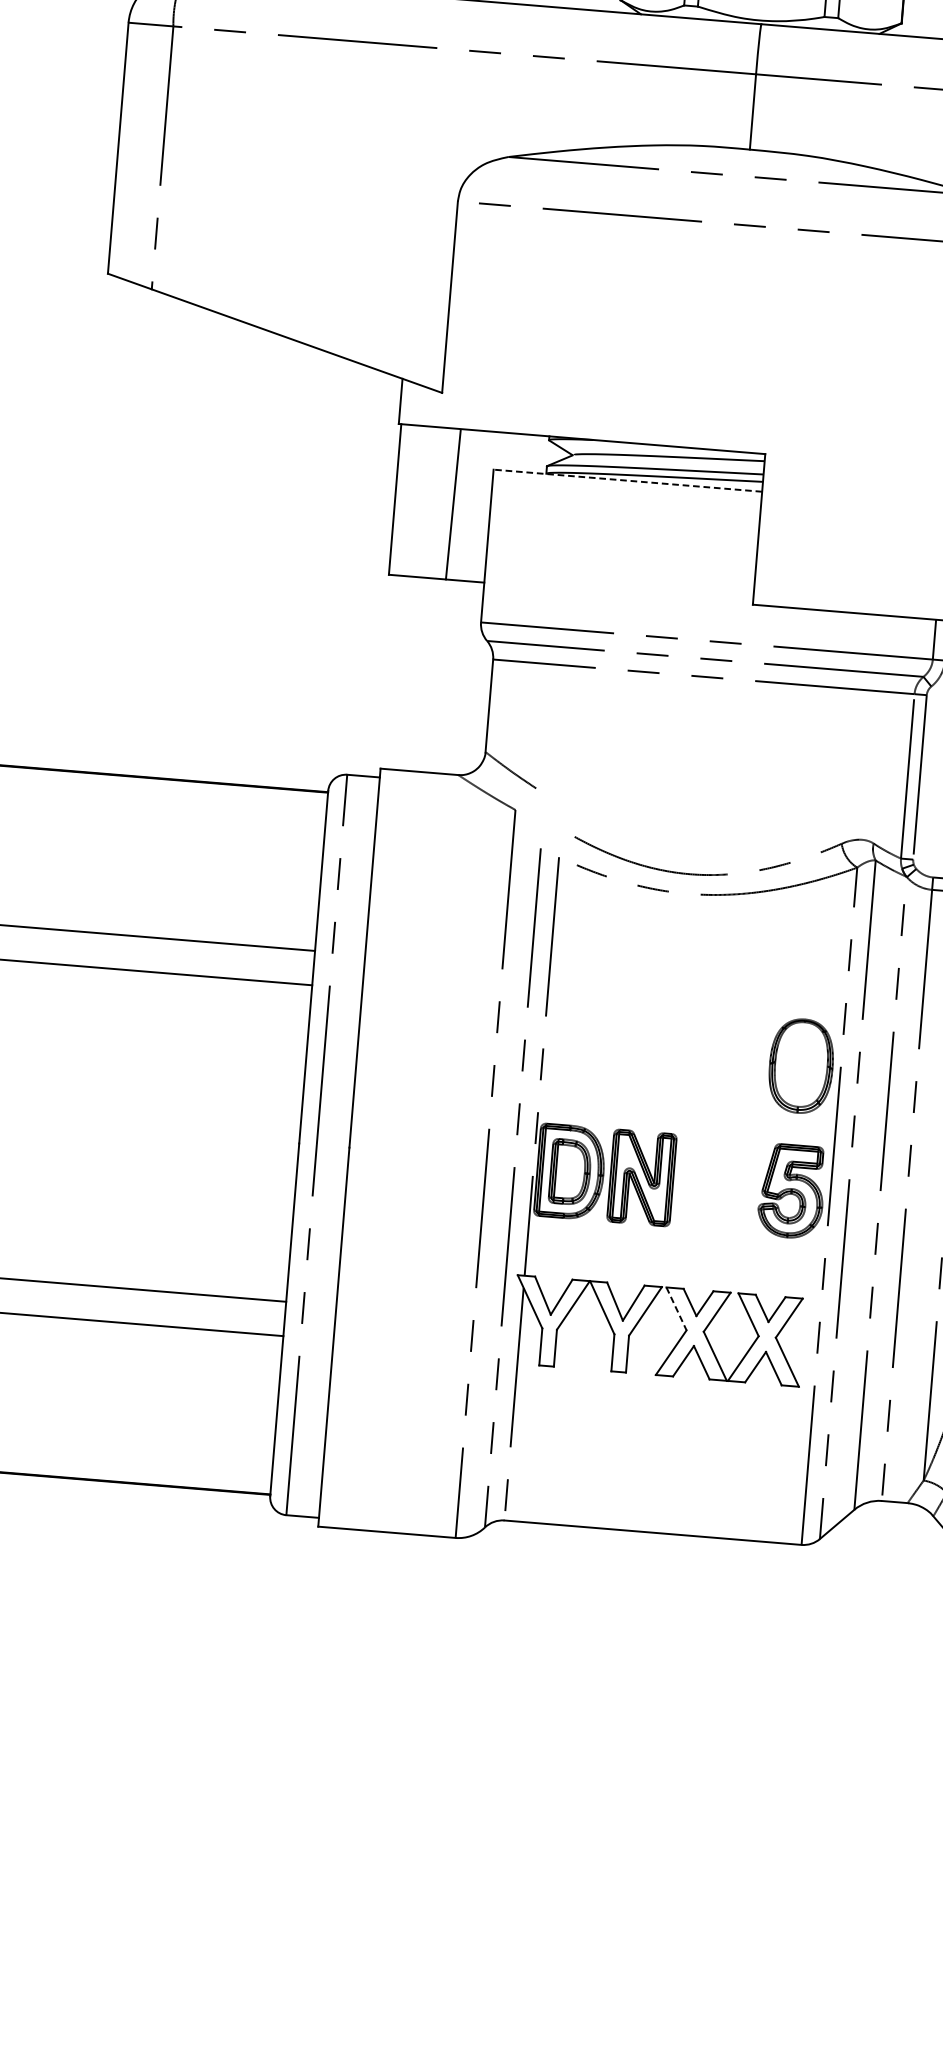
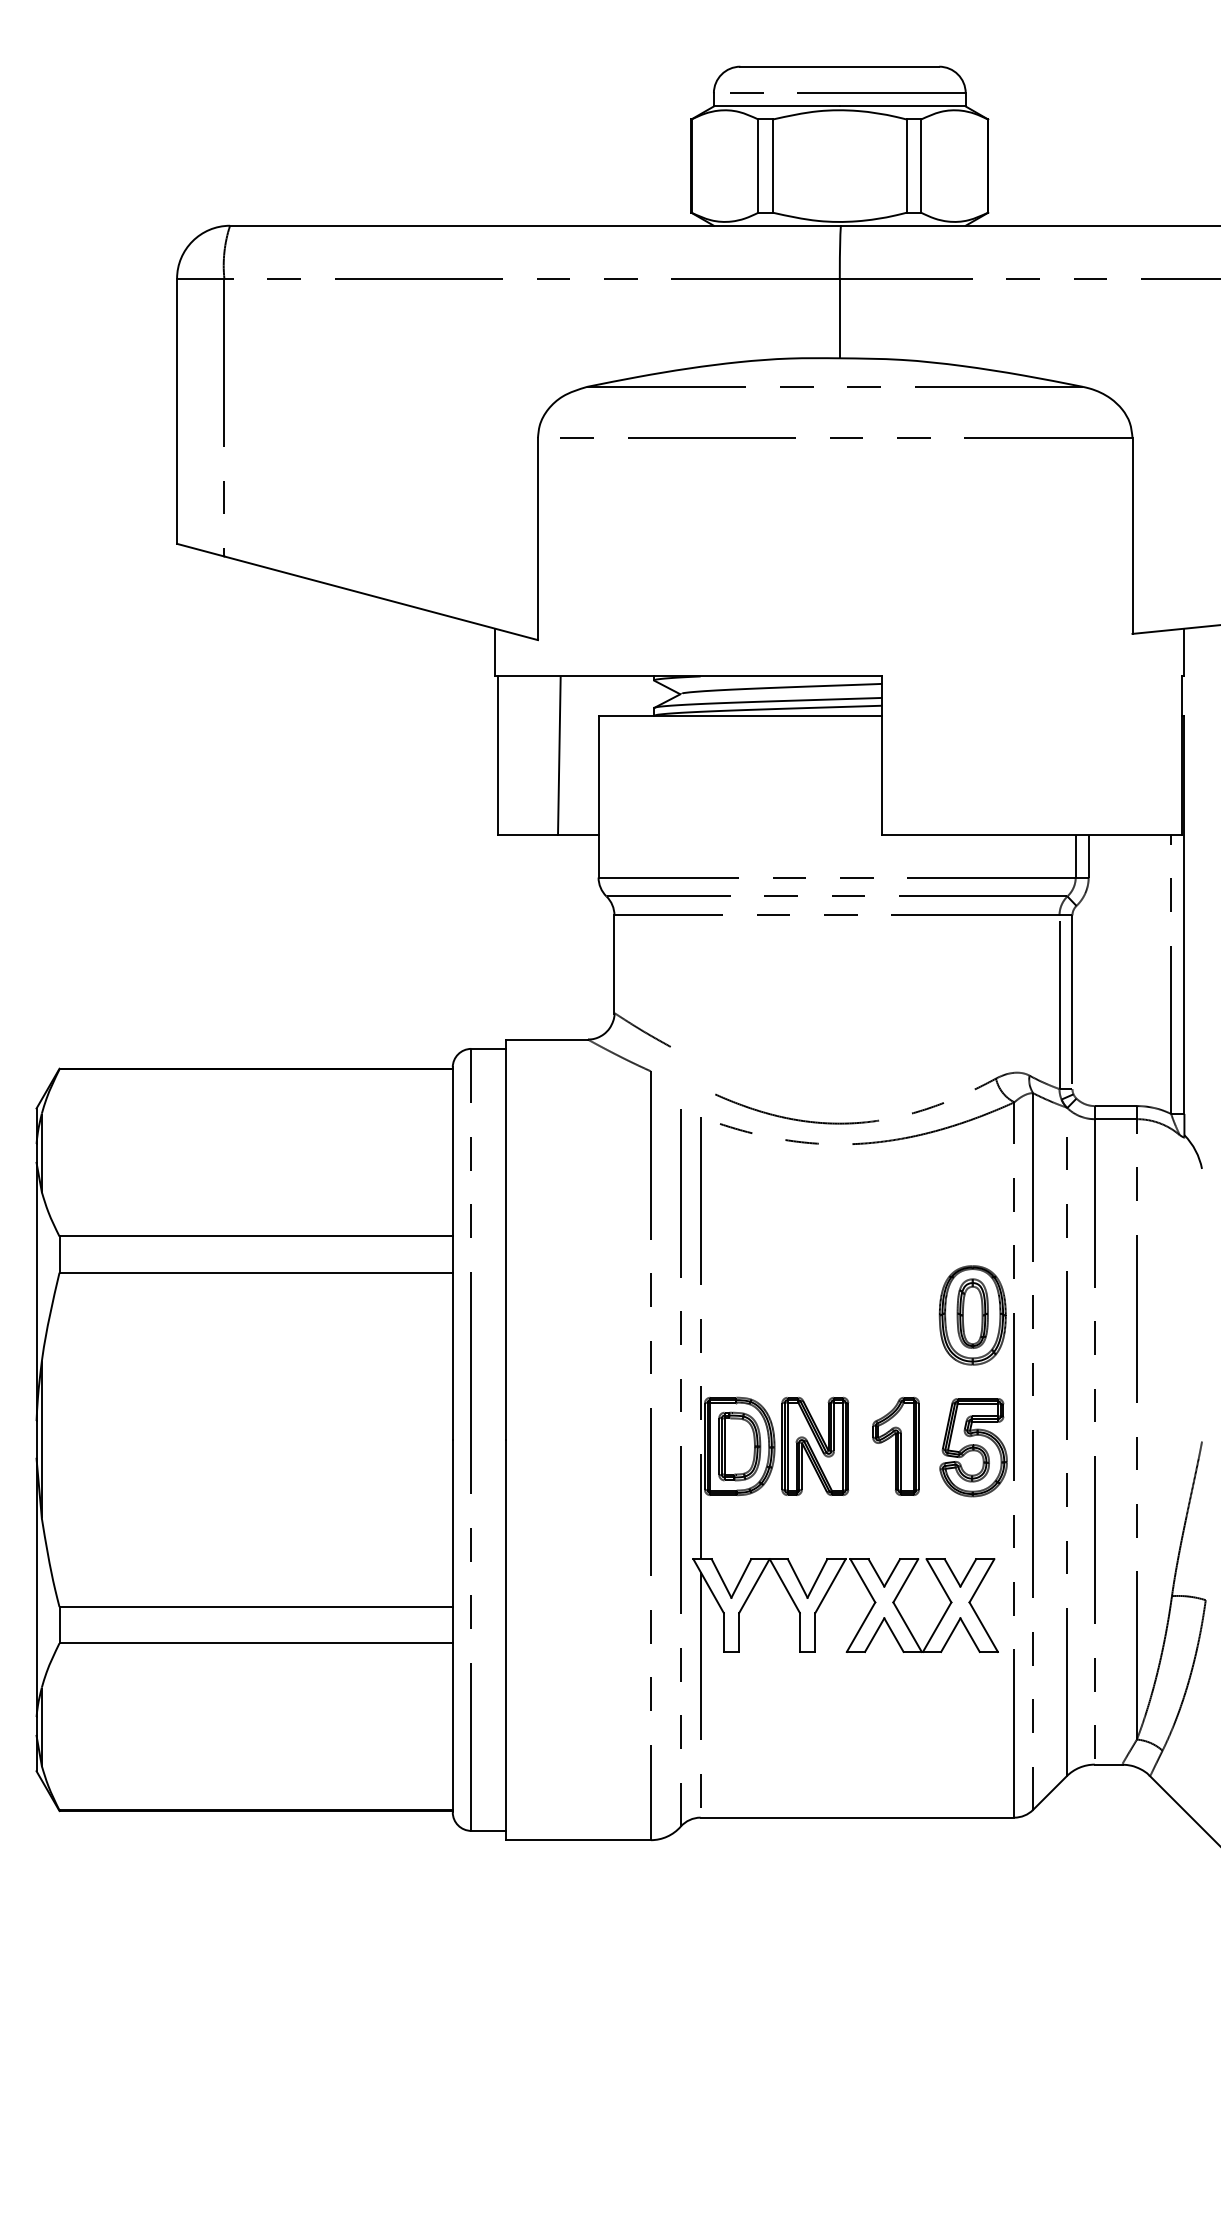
line: (627, 481) -> (740, 716), dashed -> solid
part: (801, 1064) -> (972, 1313), added
part: (717, 1184) -> (895, 1446), added
line: (676, 1308) -> (862, 1580), dashed -> solid

